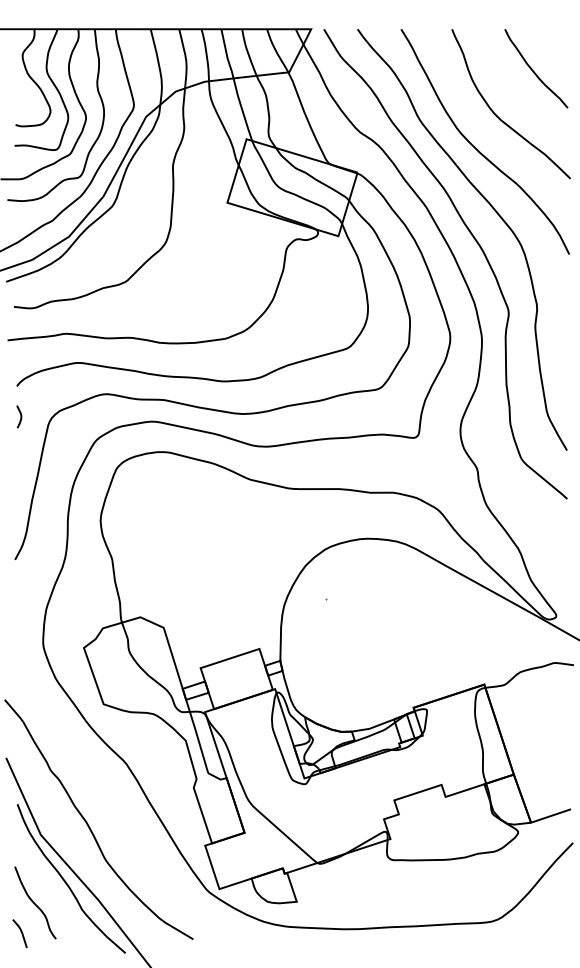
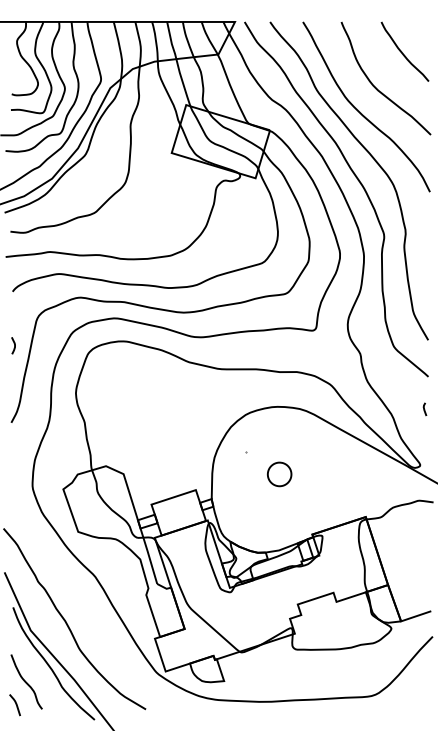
curve: (20, 416) -> (14, 345), moved
line: (562, 542) -> (424, 409), added
part: (370, 628) -> (279, 474), added

